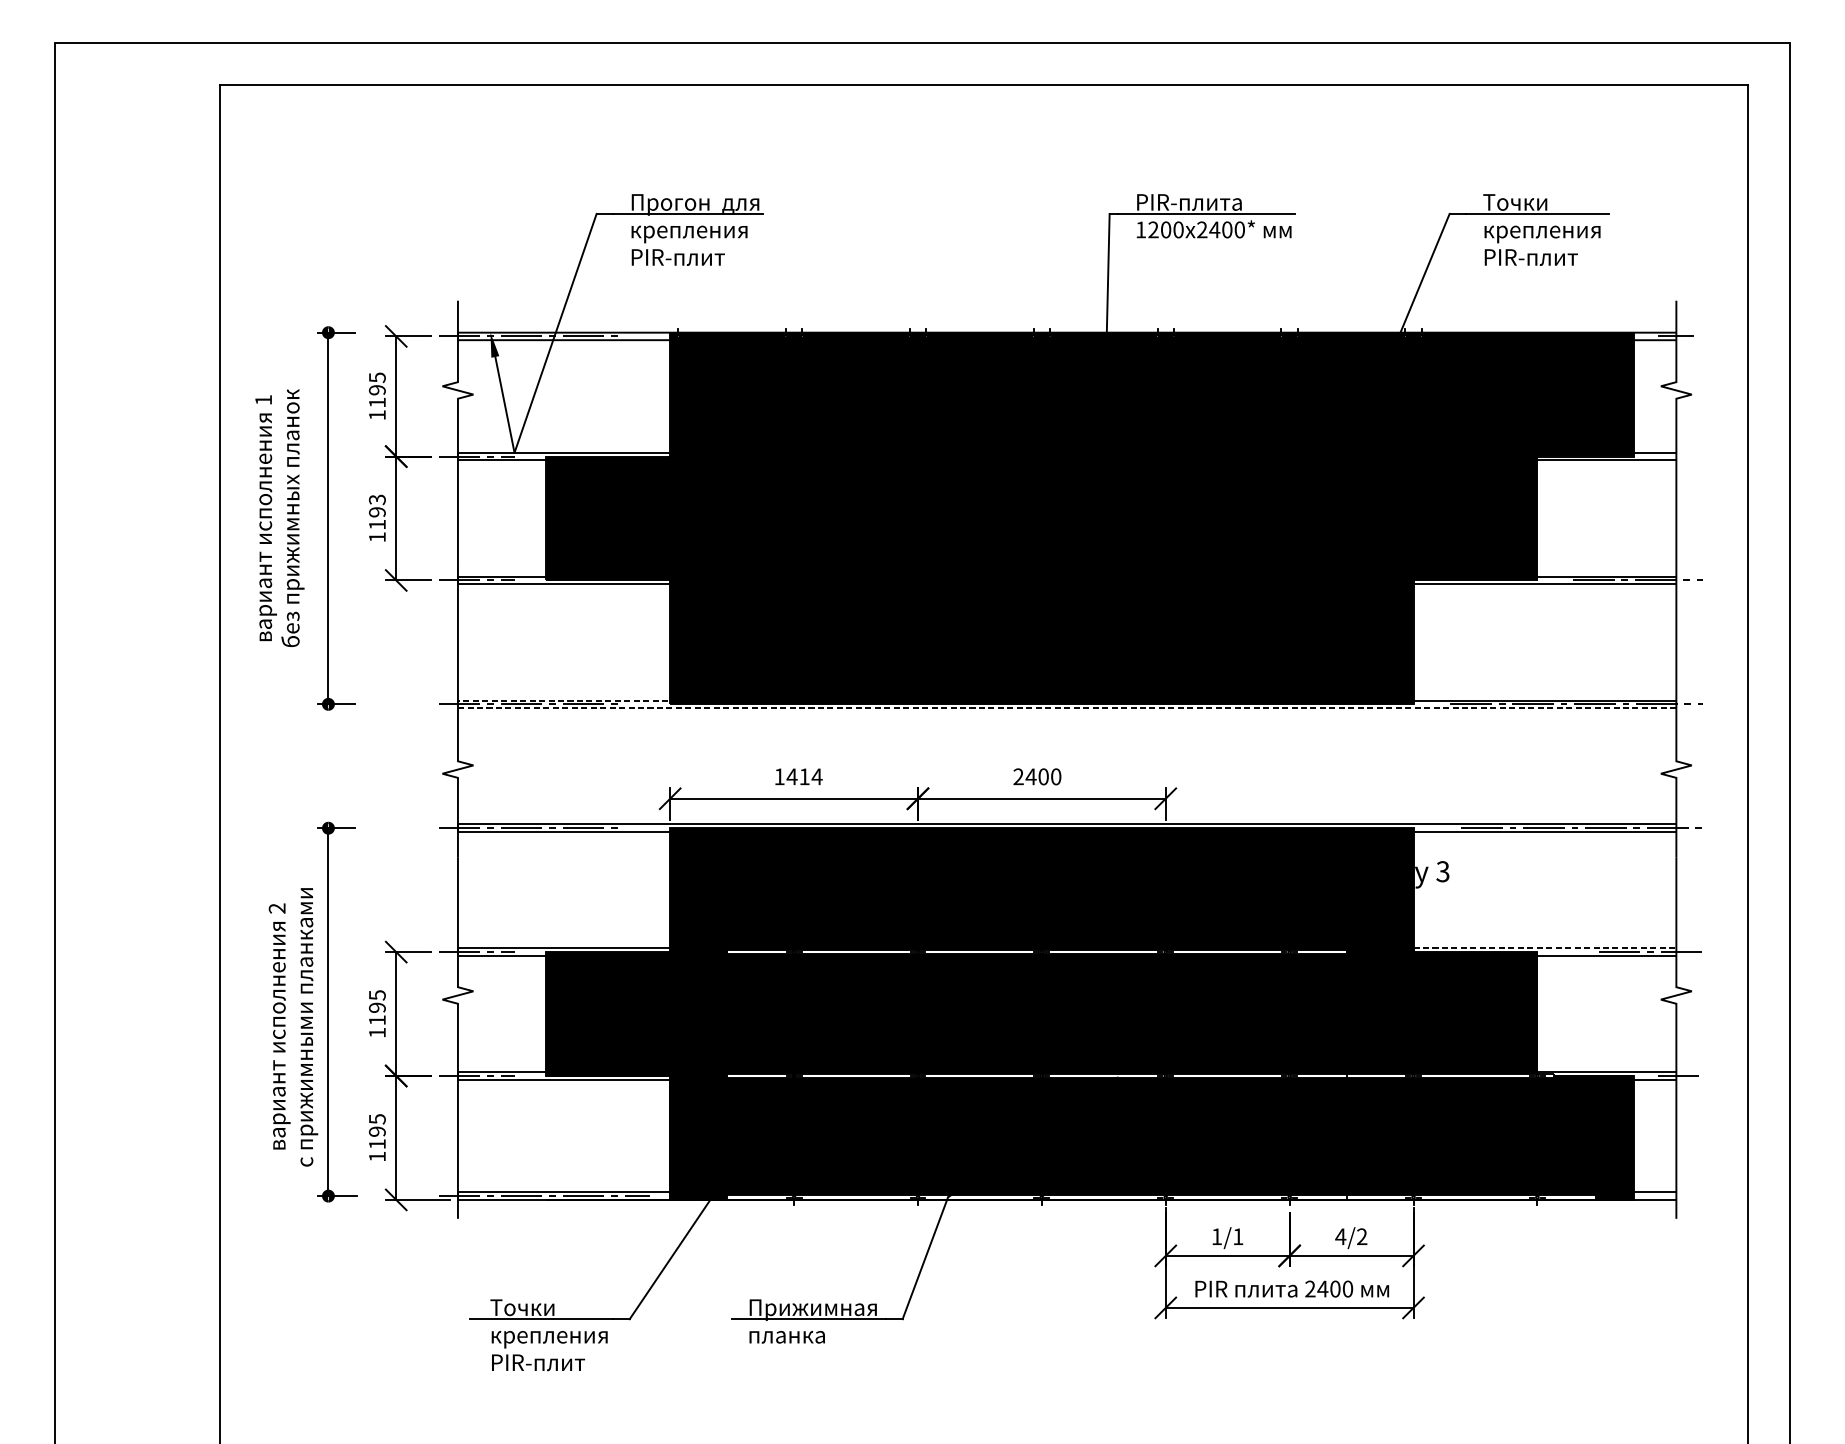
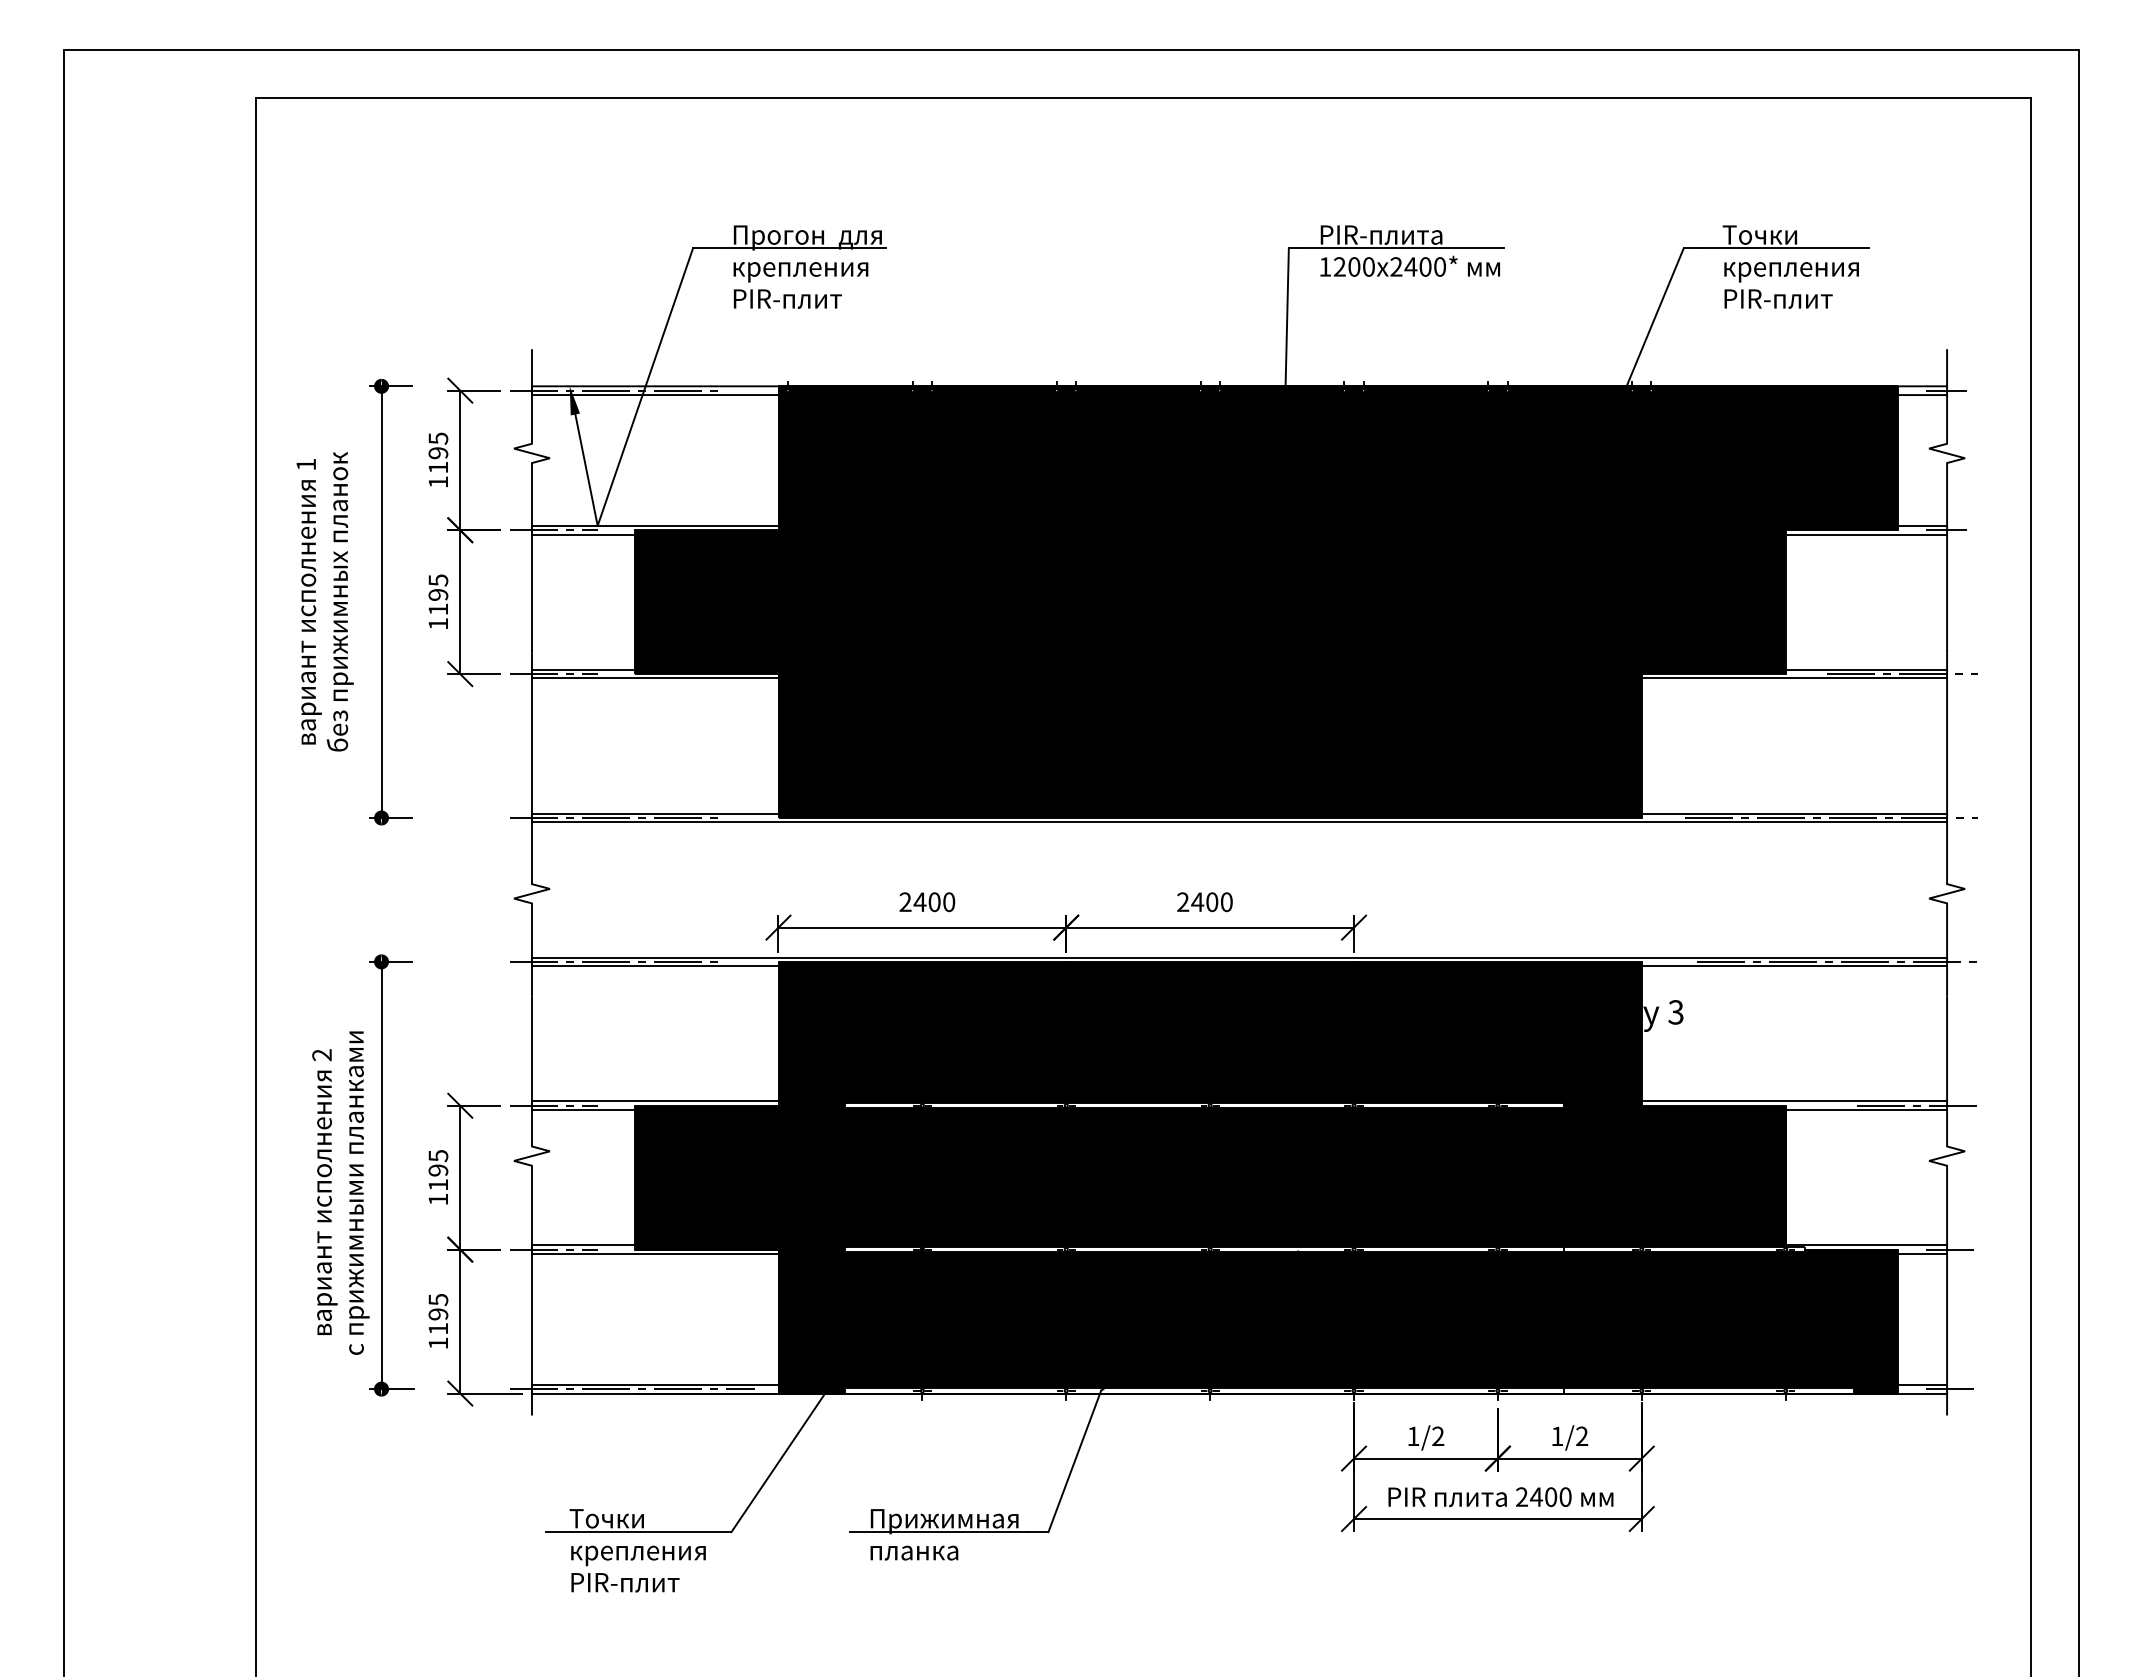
line: (1675, 456) -> (1946, 530), added
text: (376, 499) -> (437, 579), 1193 -> 1195
line: (956, 708) -> (1110, 822), dashed -> solid
text: (798, 777) -> (927, 902), 1414 -> 2400
line: (1545, 948) -> (1794, 1101), dashed -> solid
line: (1680, 1196) -> (1951, 1389), added
text: (1238, 1236) -> (1438, 1435), 1/1 -> 1/2
text: (1340, 1236) -> (1556, 1435), 4/2 -> 1/2

